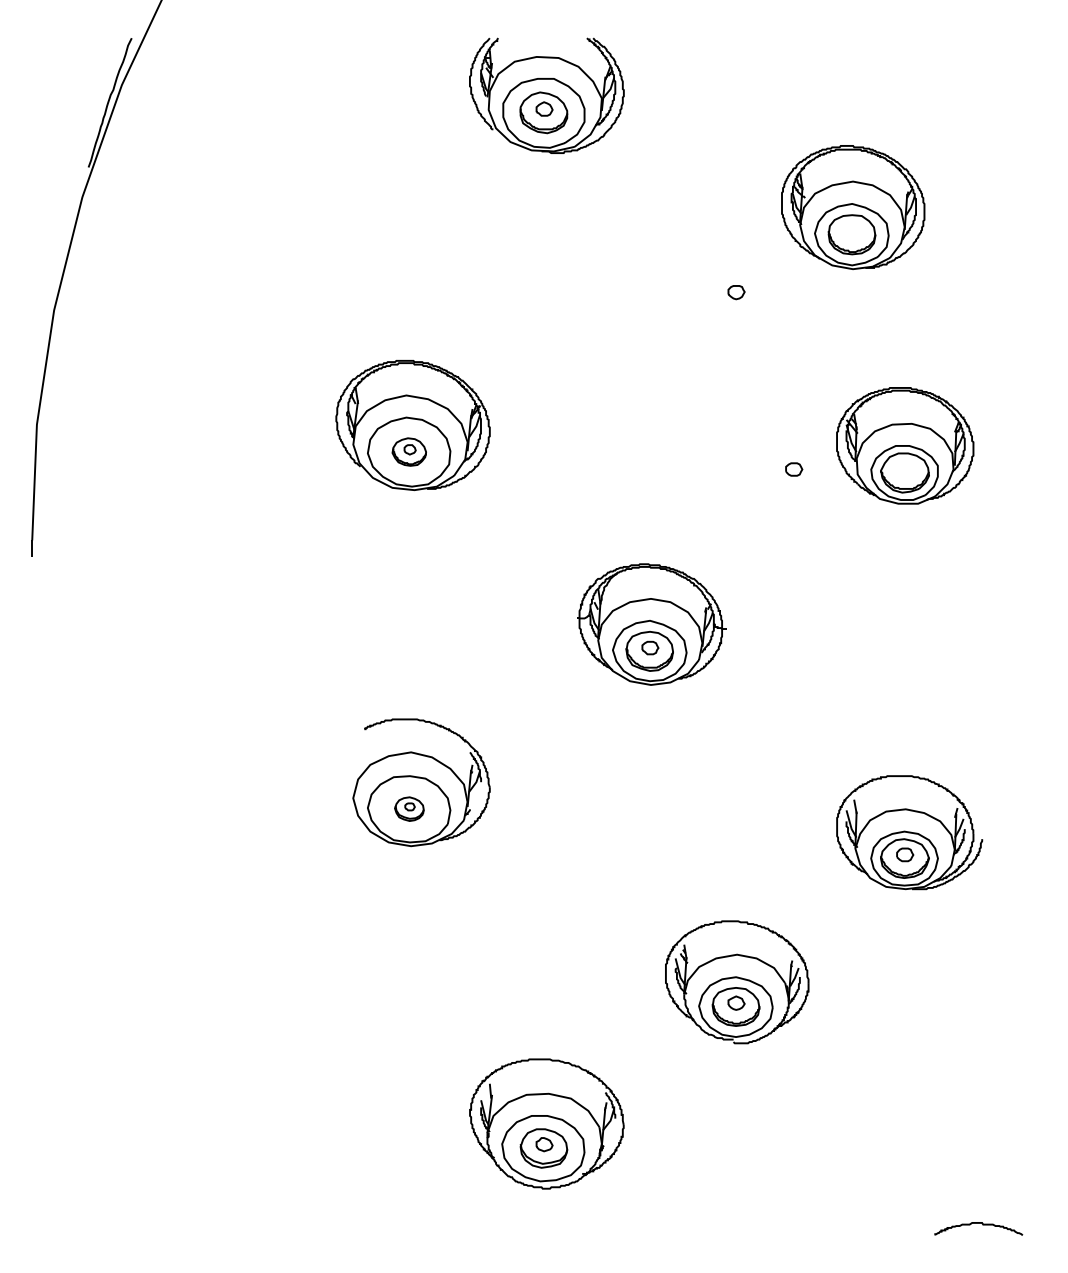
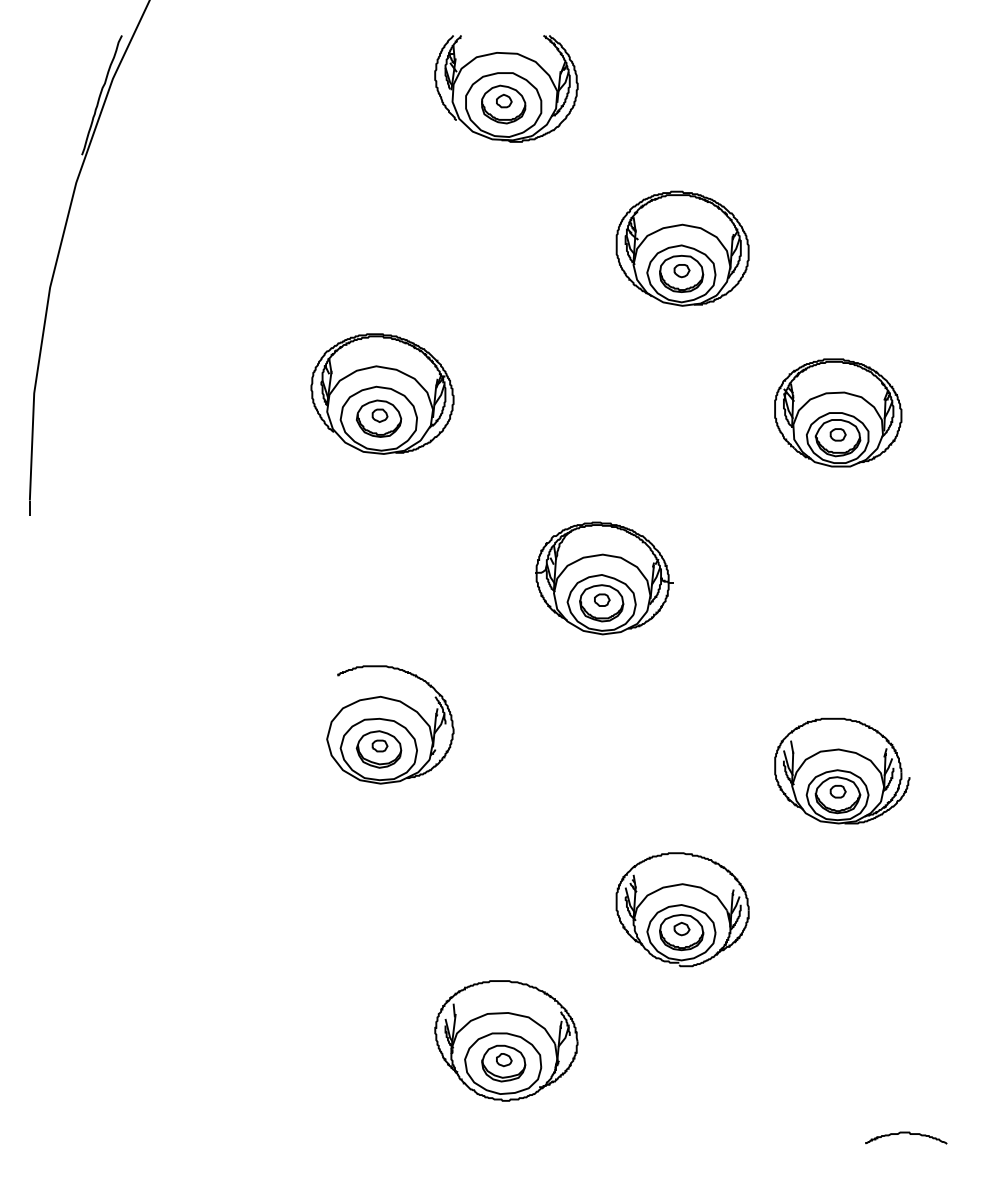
part: (853, 207) -> (682, 248), moved
part: (409, 451) -> (379, 418), size x1.43
part: (794, 469) -> (838, 434), moved
part: (409, 808) -> (379, 748), size x1.67

